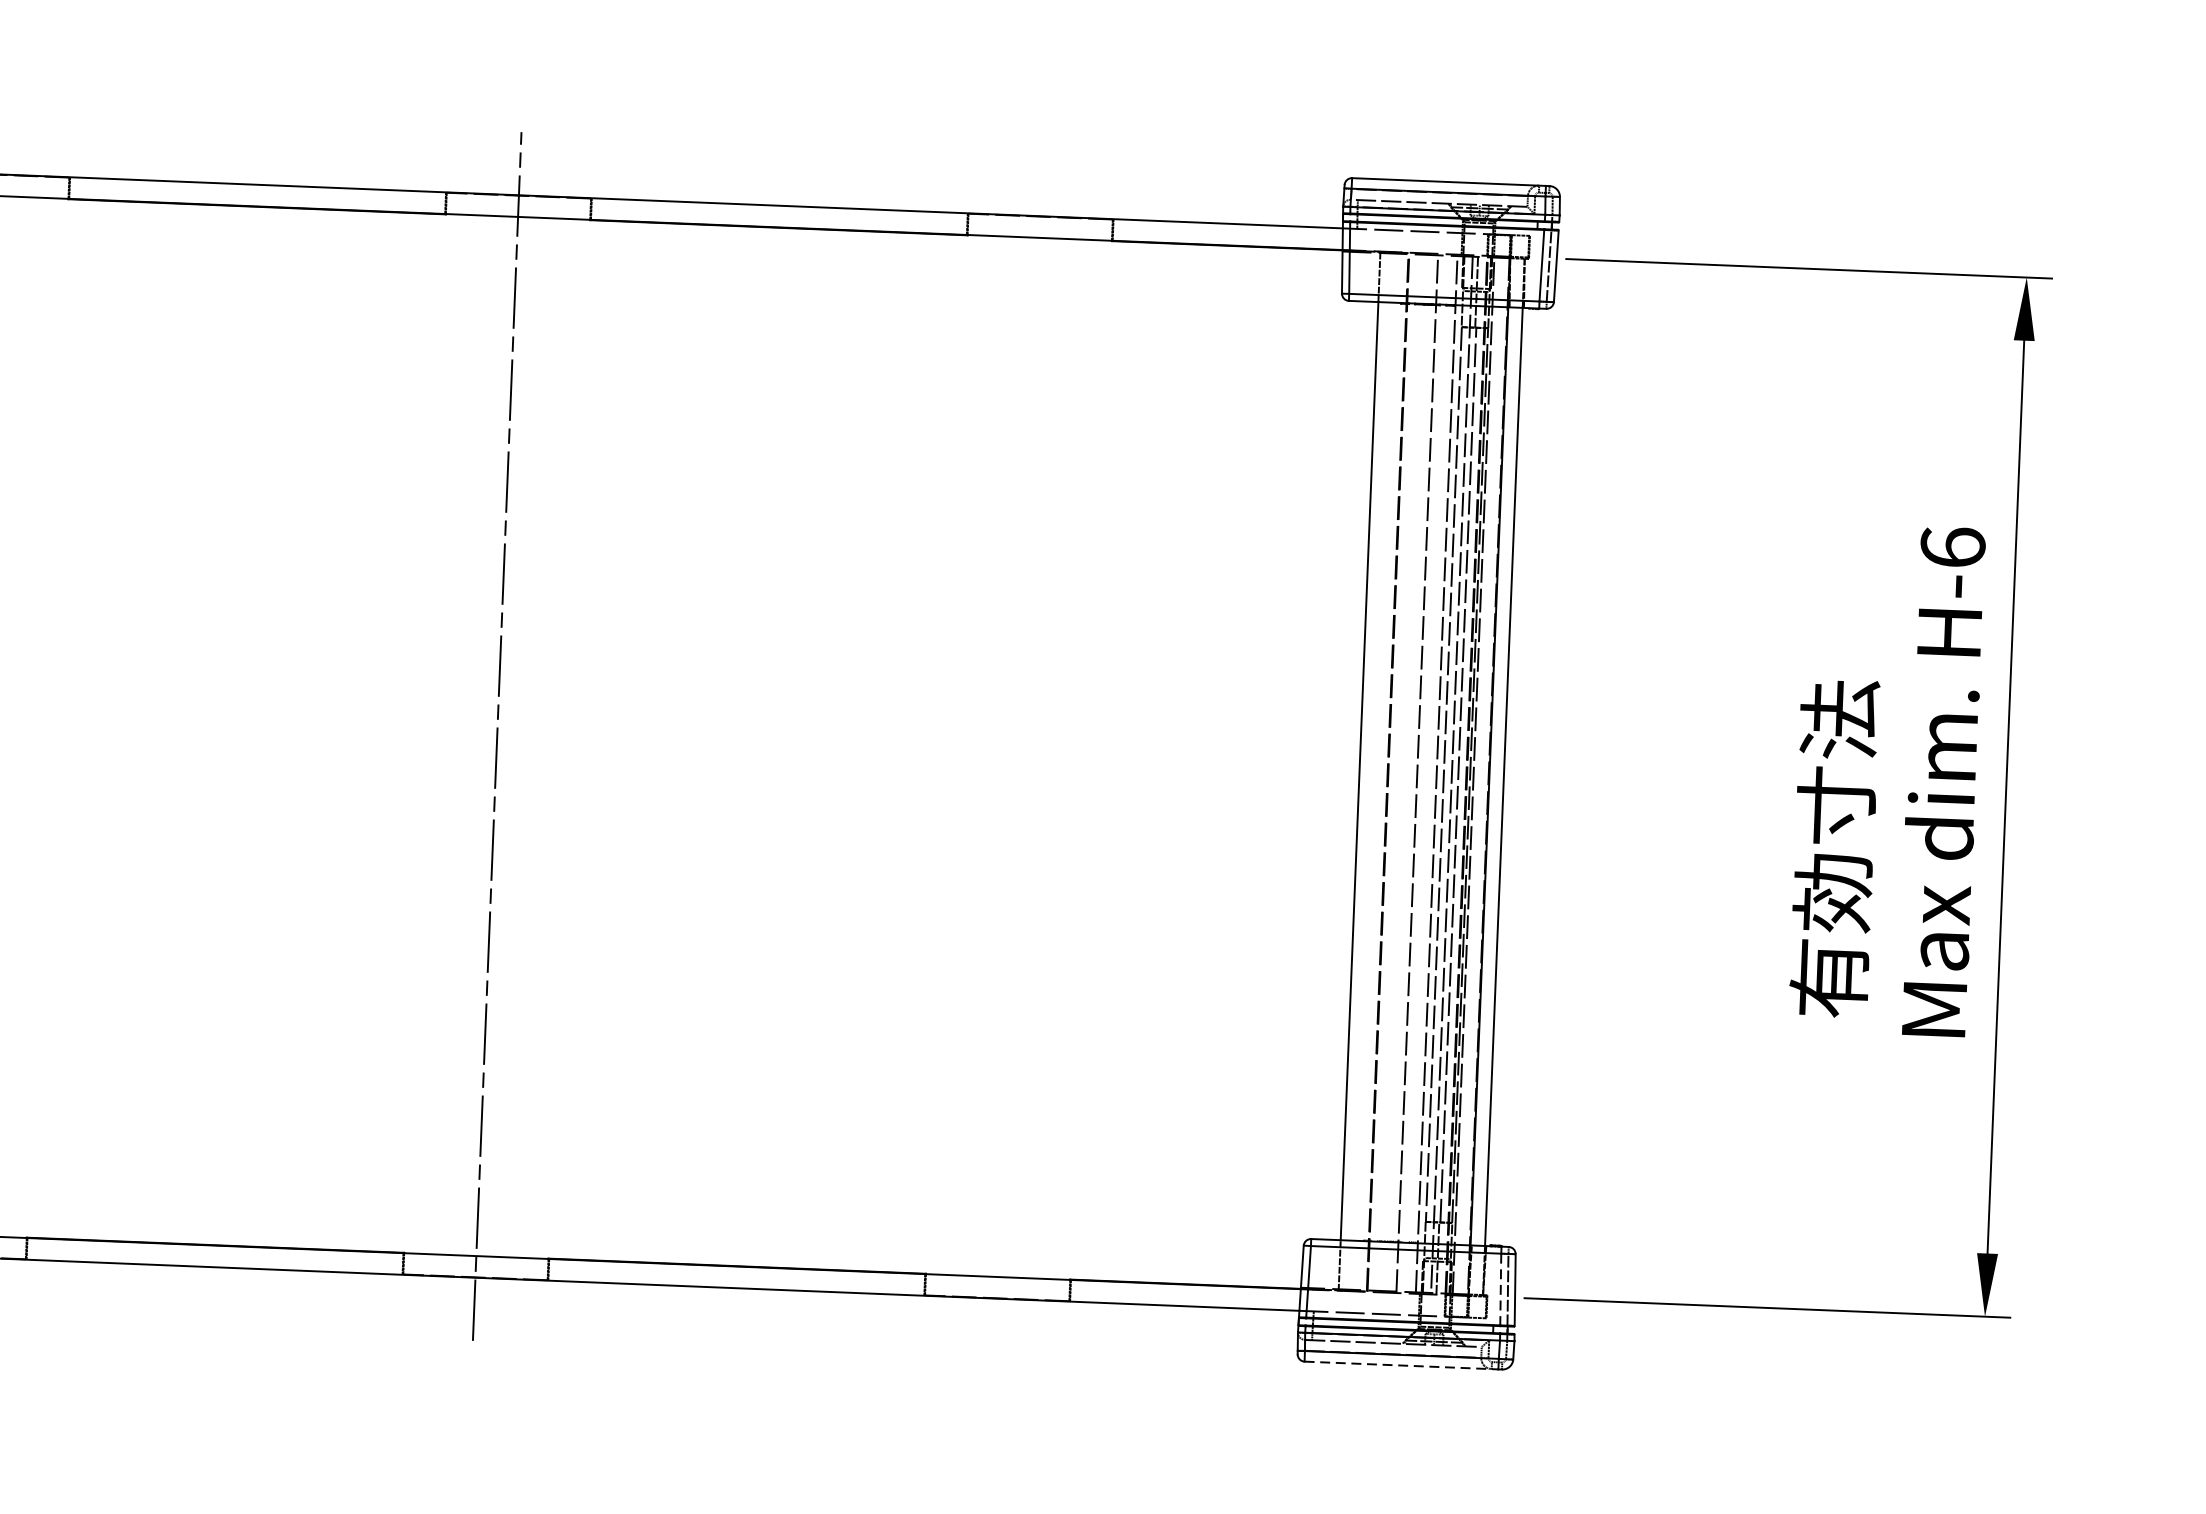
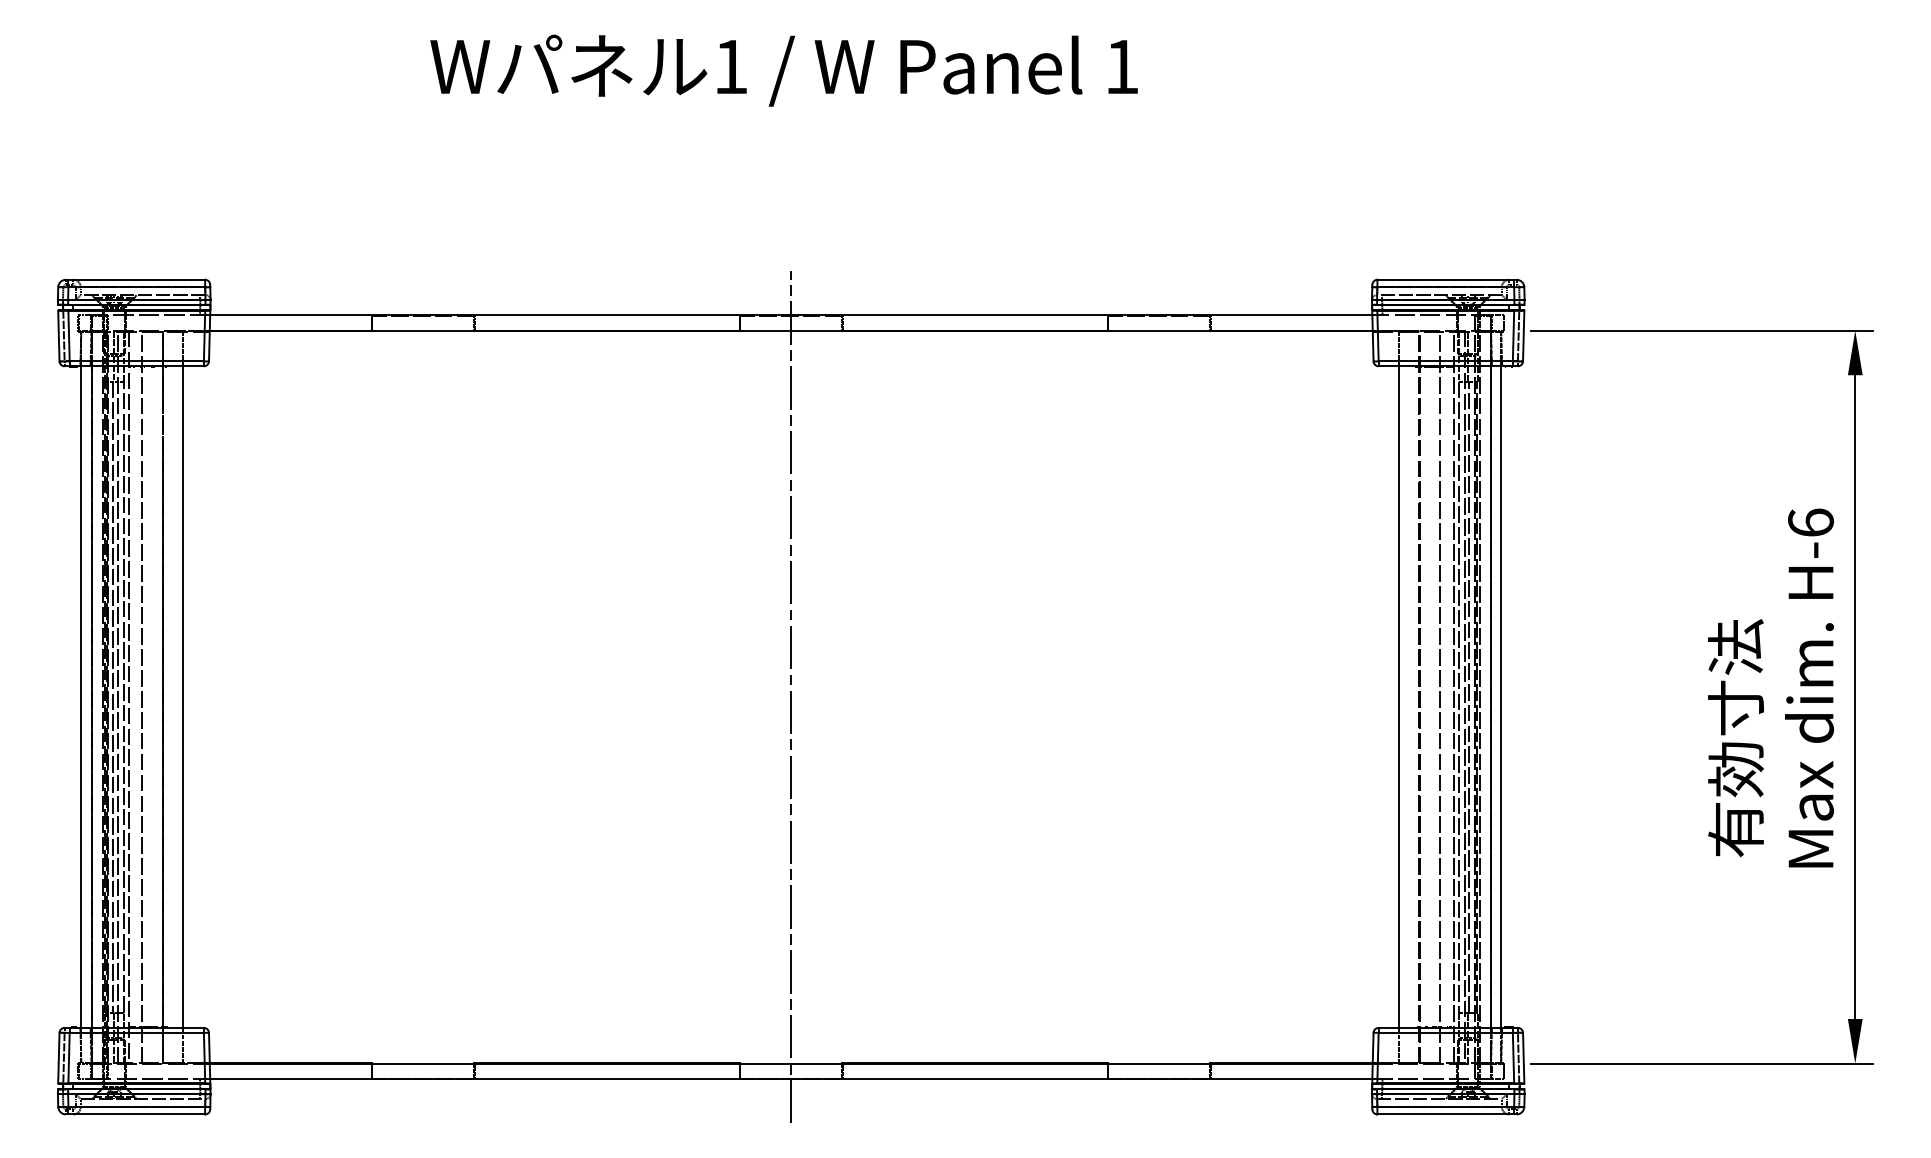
line: (1500, 1290) -> (1513, 1058), dashed -> solid
line: (1402, 1365) -> (1446, 1114), dashed -> solid

